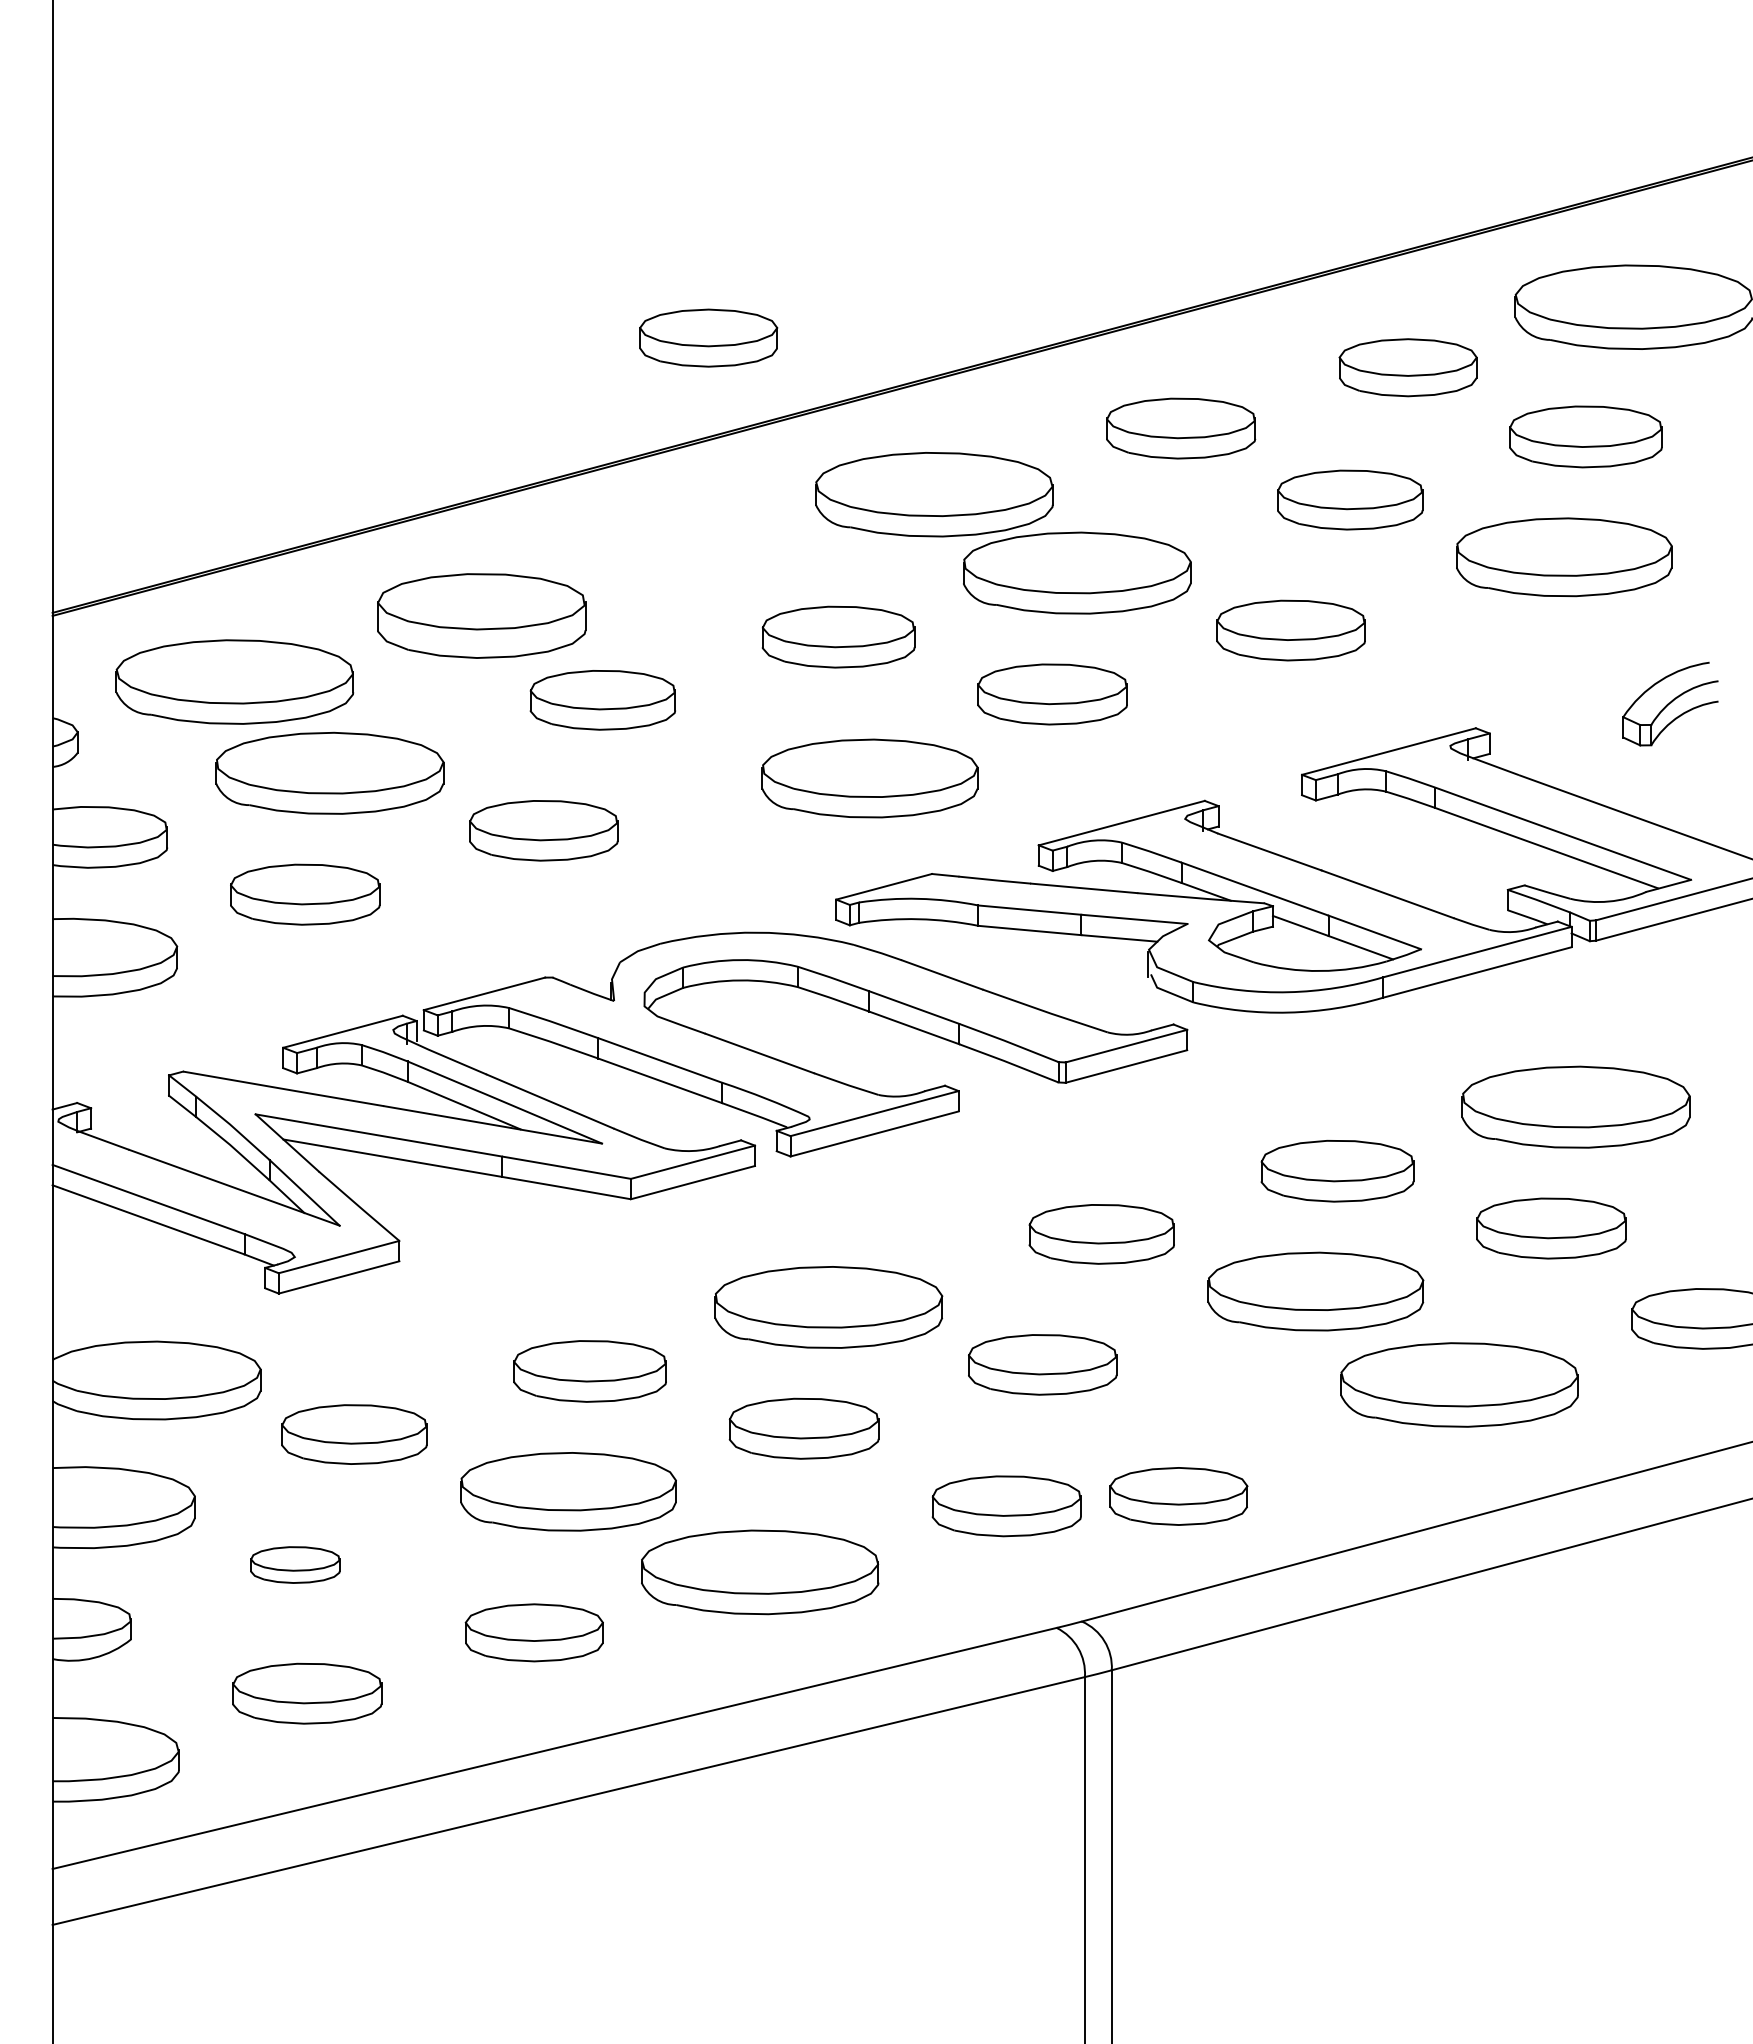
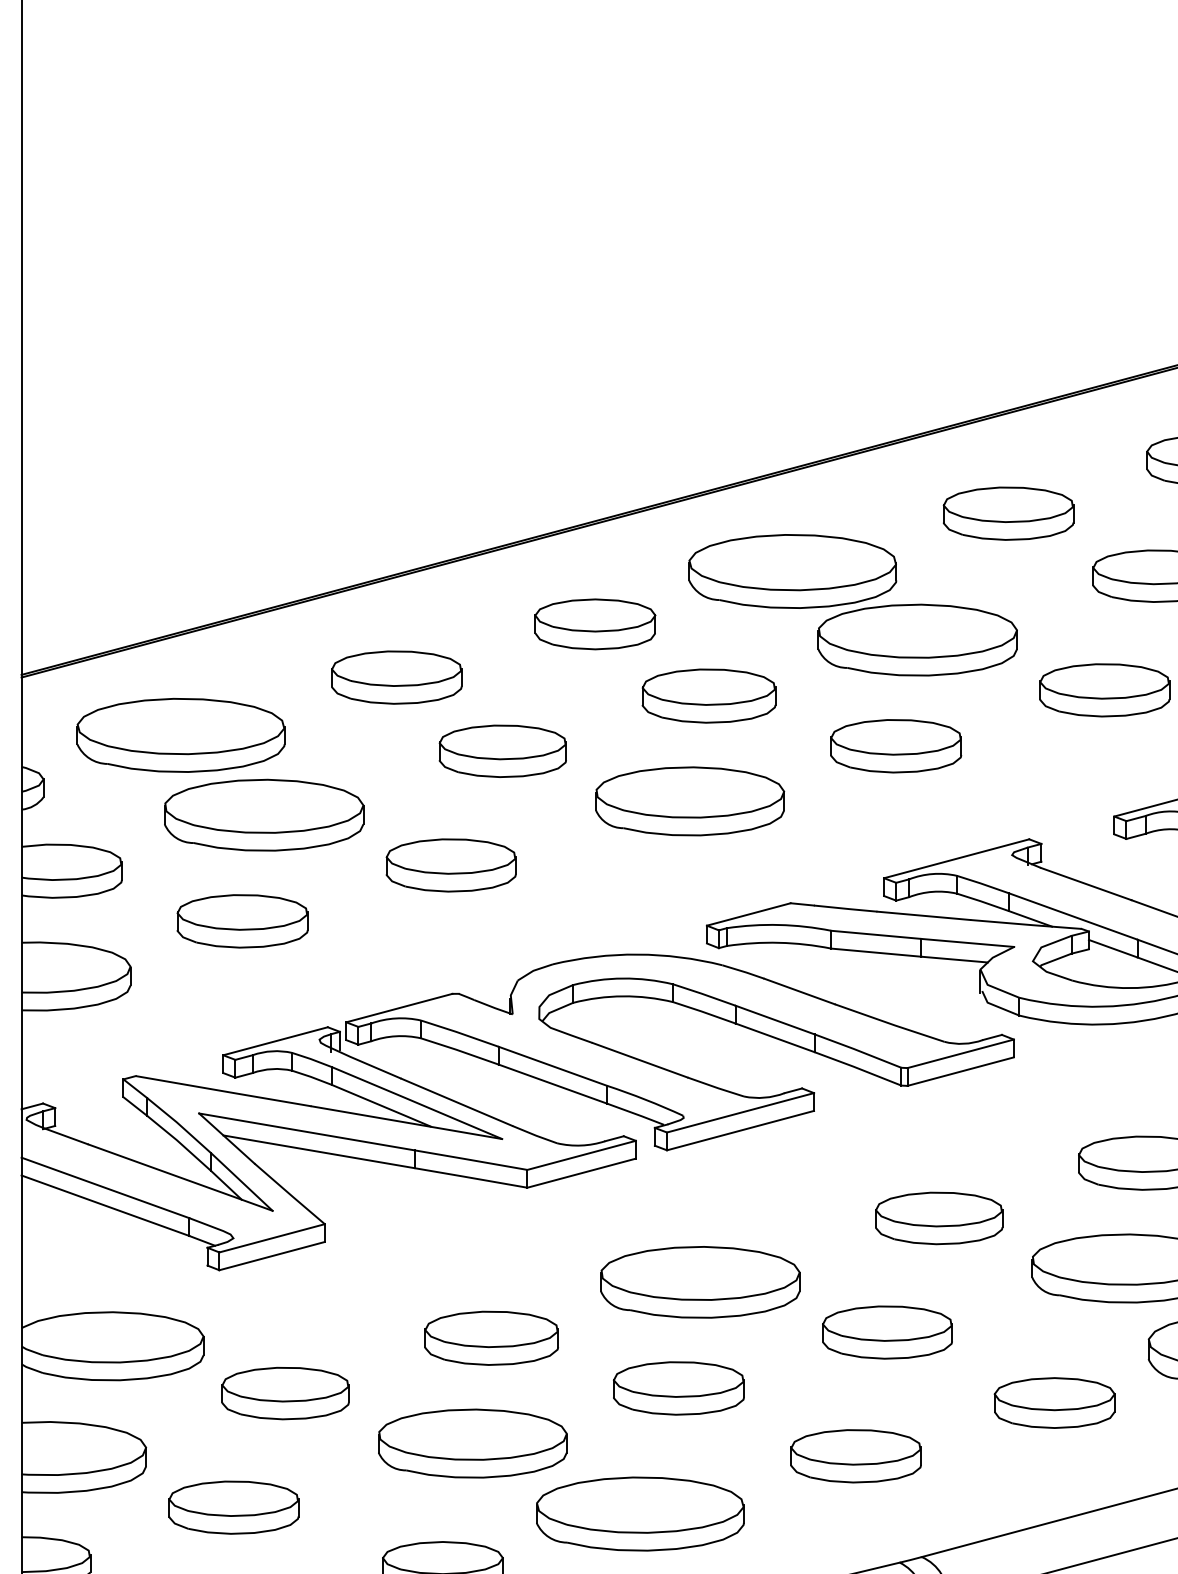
part: (708, 337) -> (595, 623), moved
part: (481, 615) -> (396, 677), size x0.71
part: (869, 778) -> (689, 801), moved
part: (1178, 1496) -> (1054, 1403), moved
part: (295, 1564) -> (234, 1507), size x1.67

